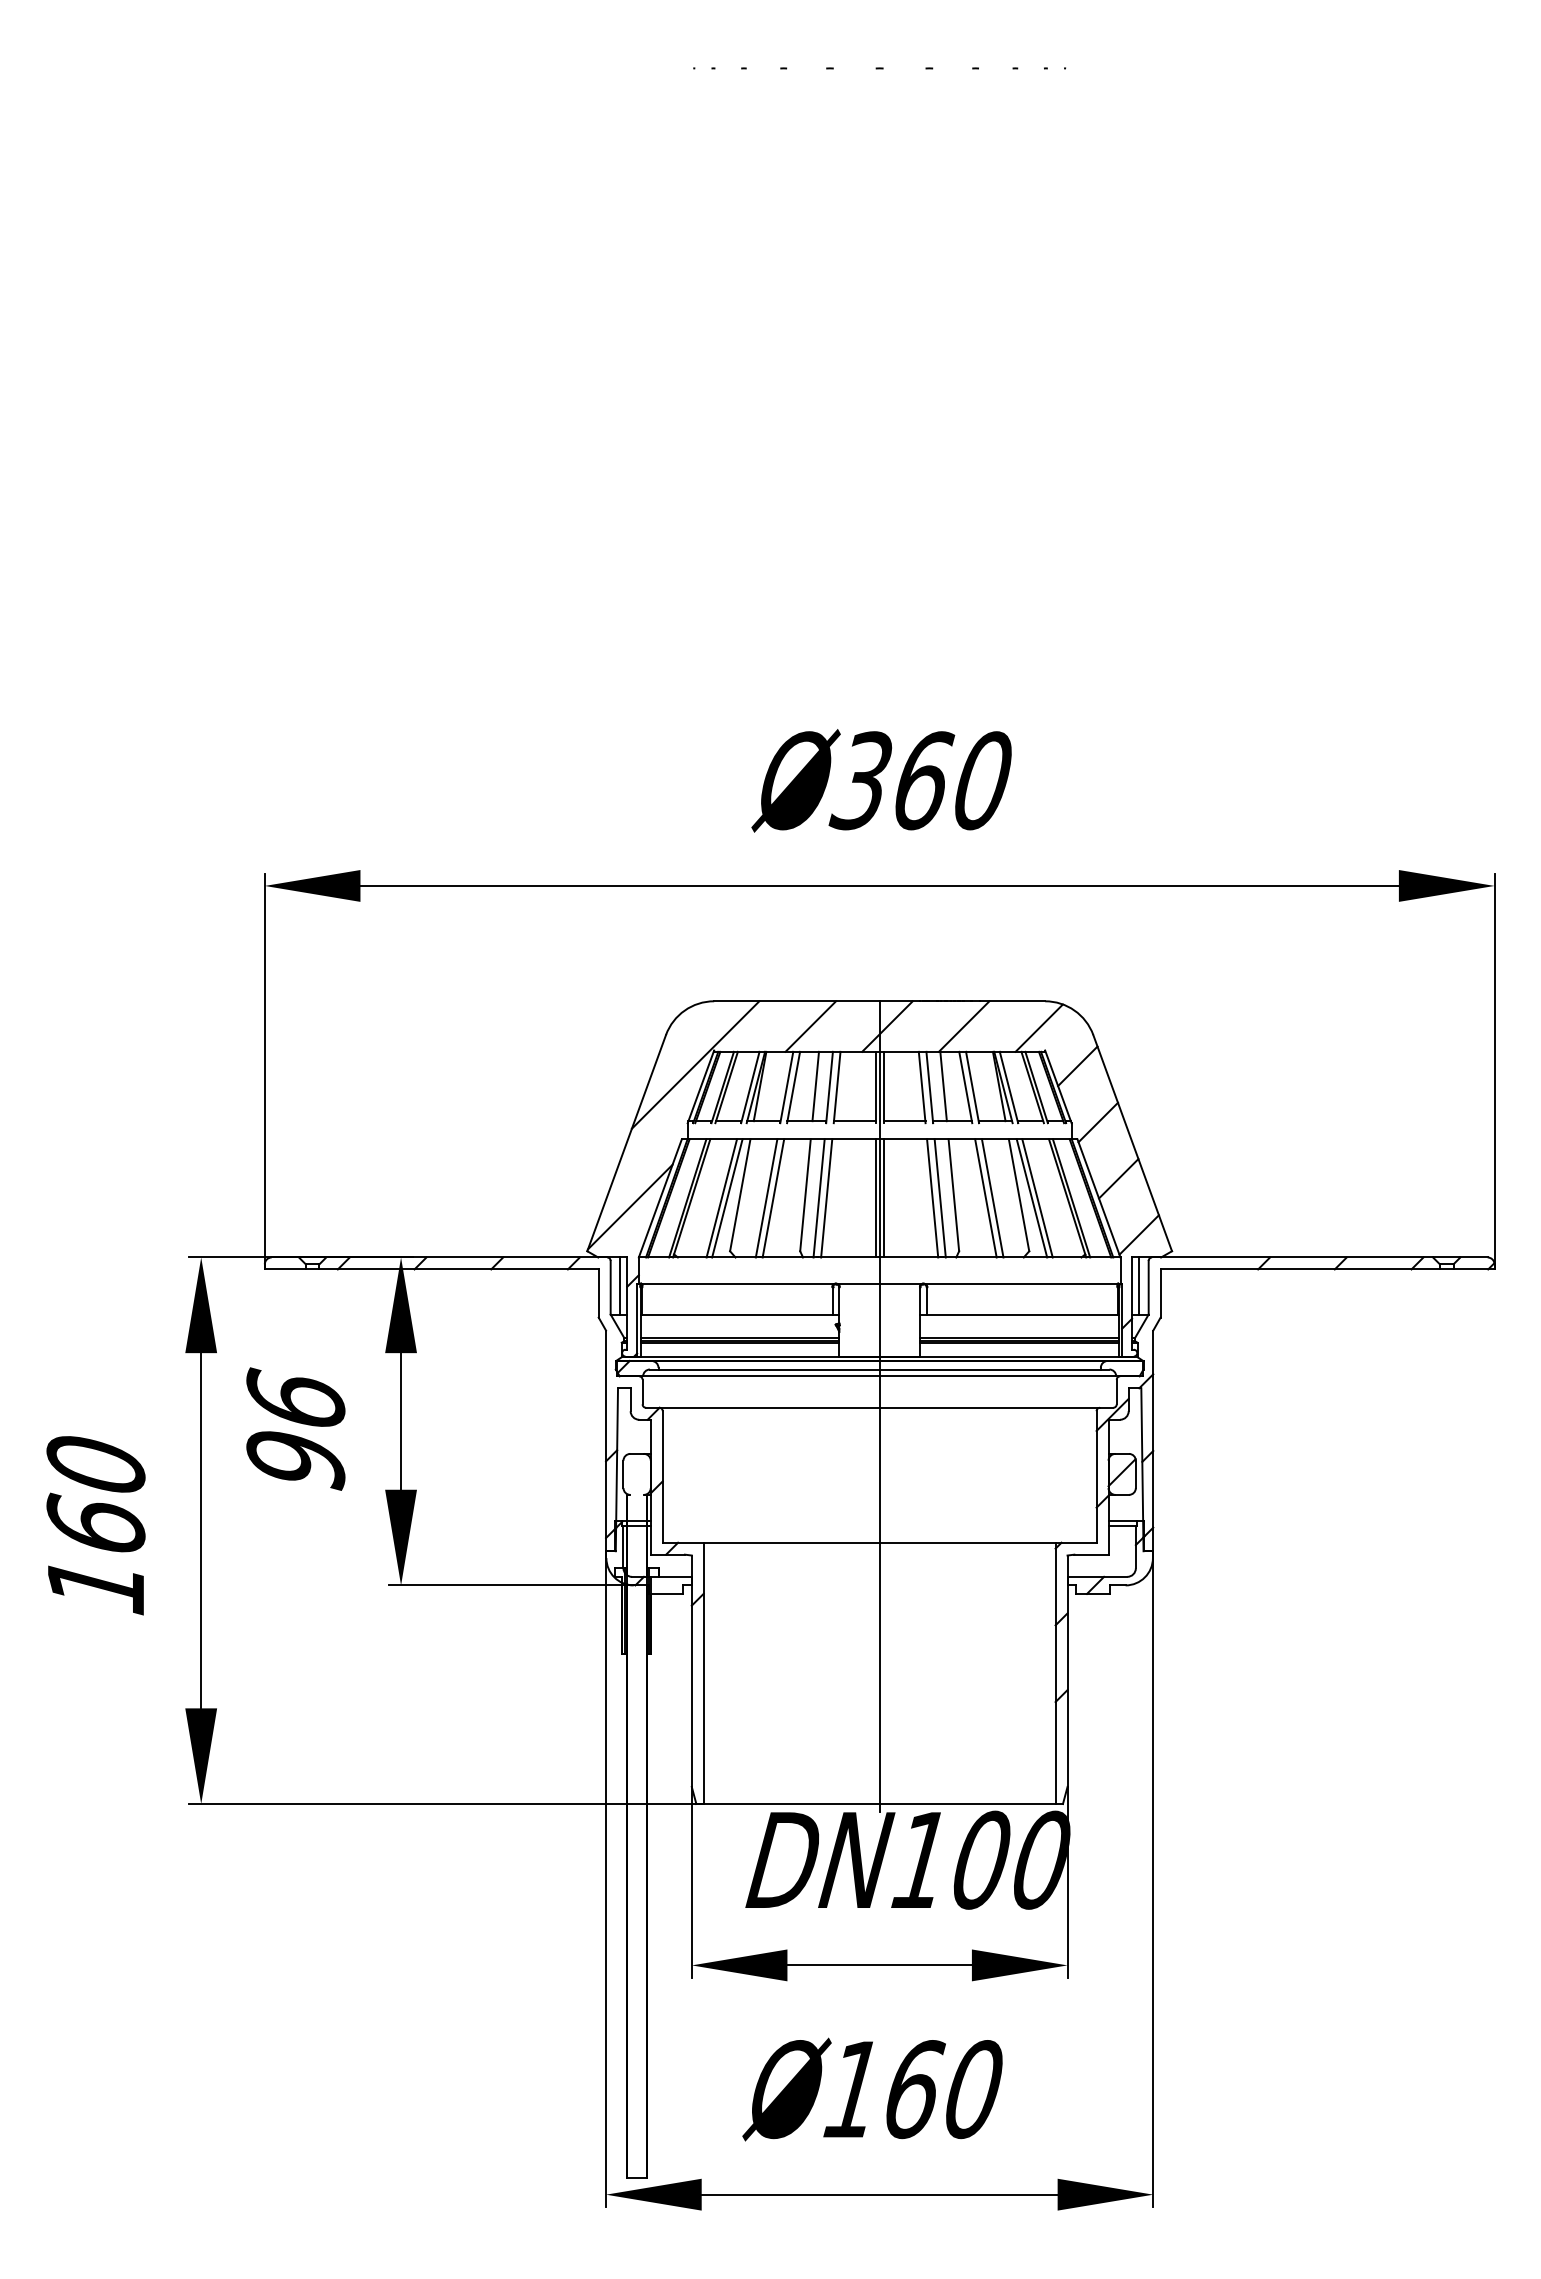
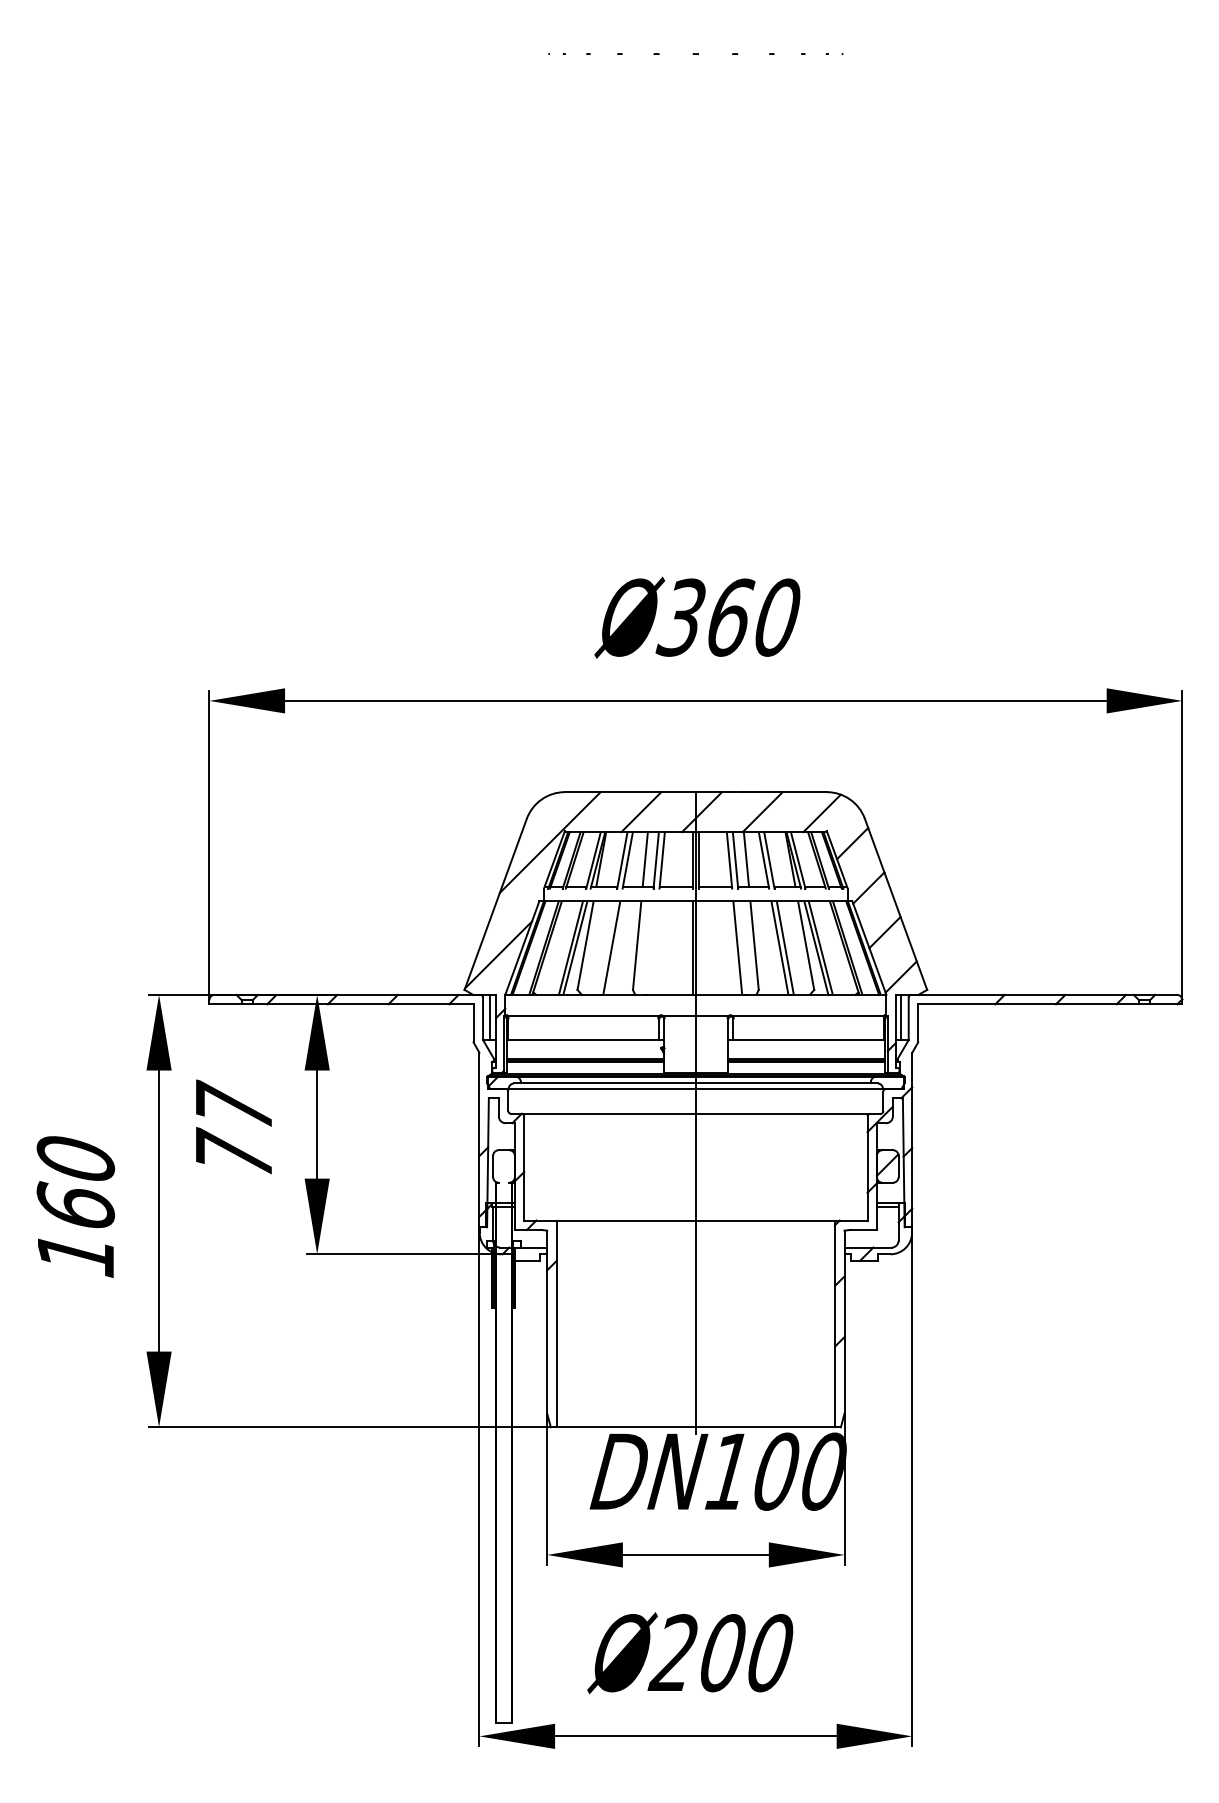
line: (766, 1198) -> (606, 948), removed
line: (818, 1198) -> (647, 948), removed
line: (826, 1198) -> (653, 948), removed
line: (883, 1198) -> (698, 948), removed
line: (939, 1198) -> (743, 948), removed
text: (295, 1427) -> (233, 1129), 96 -> 77
text: (881, 2089) -> (697, 1653), Ø160 -> Ø200

